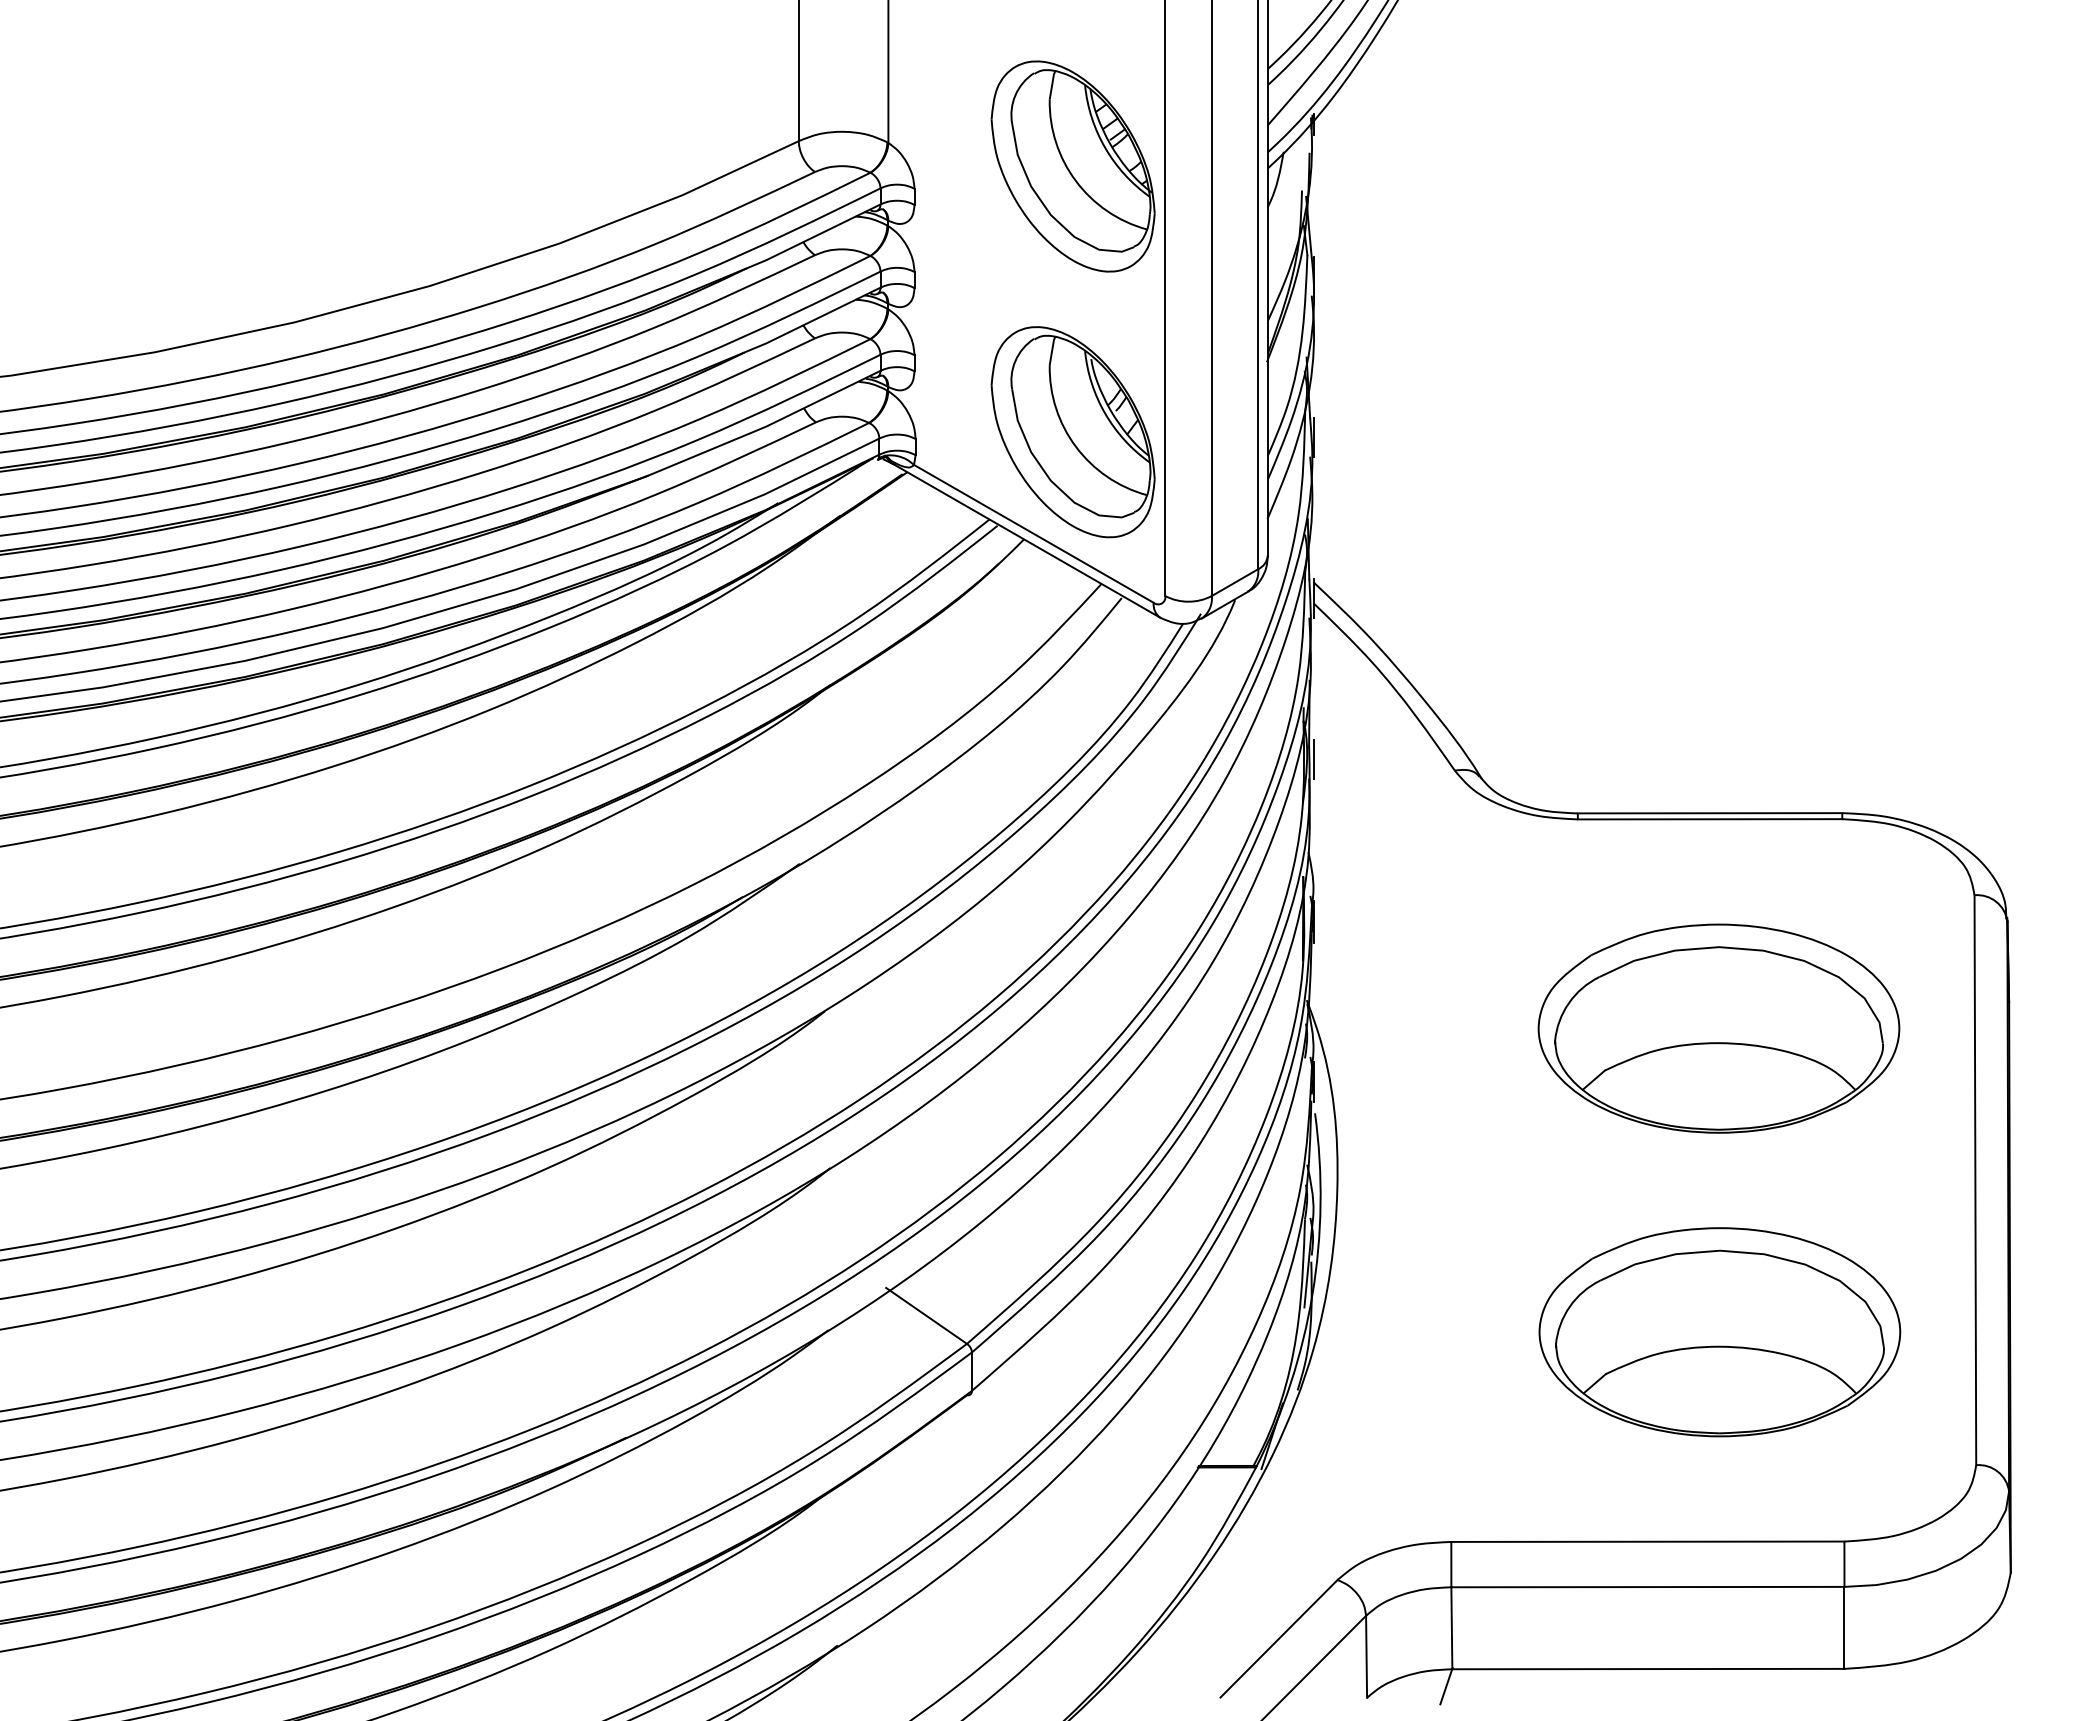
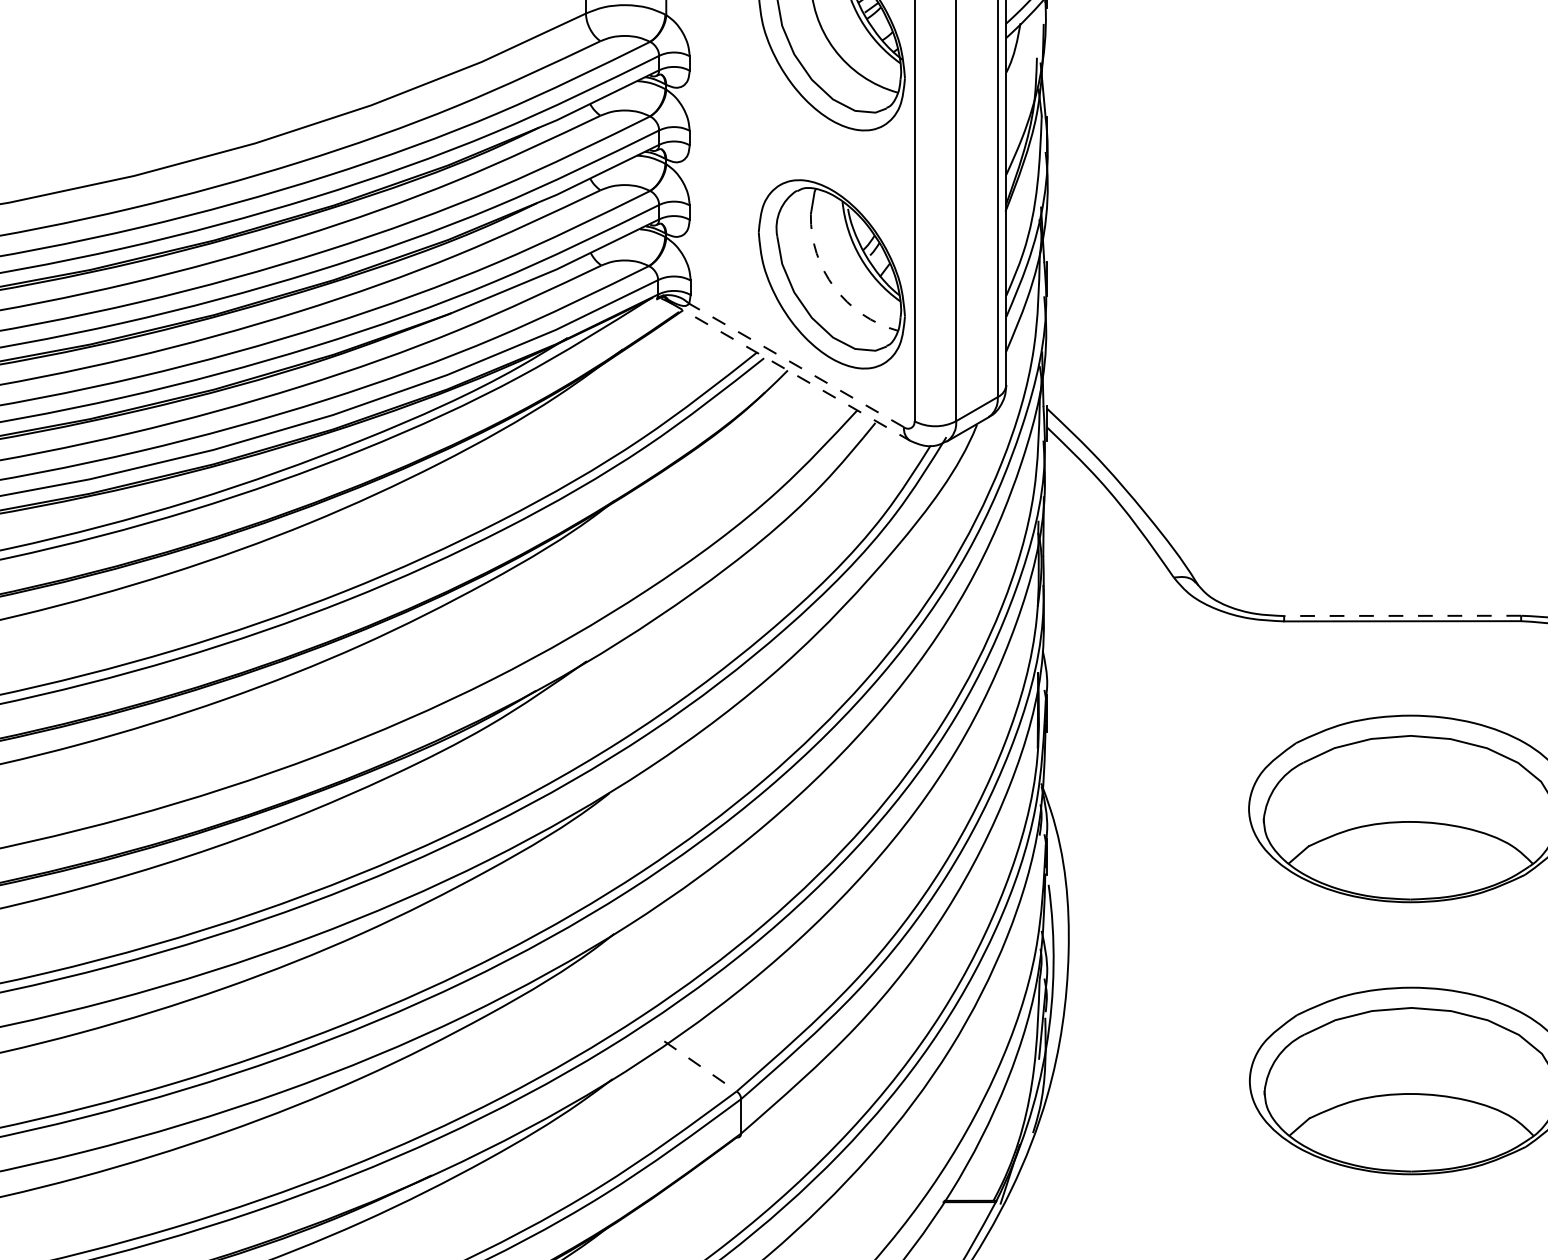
arc: (1076, 446) -> (834, 287), solid -> dashed
line: (1033, 533) -> (796, 365), solid -> dashed
line: (1026, 540) -> (790, 371), solid -> dashed
line: (1313, 758) -> (1047, 566), removed
line: (1709, 813) -> (1402, 616), solid -> dashed
line: (927, 1316) -> (701, 1066), solid -> dashed

